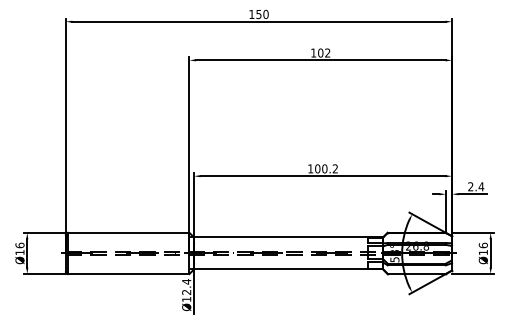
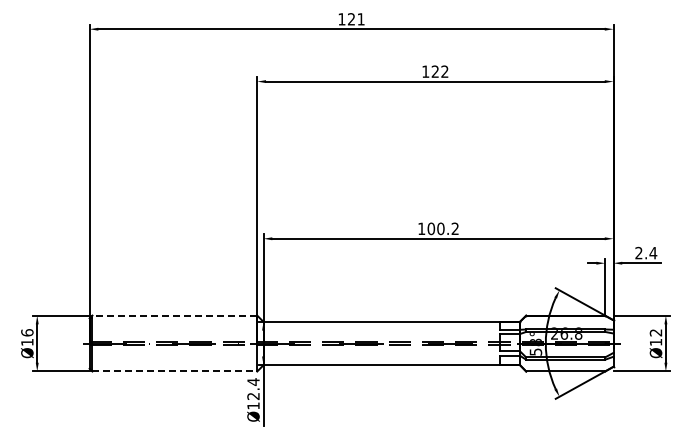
text: (262, 14) -> (356, 19), 150 -> 121
text: (320, 52) -> (435, 71), 102 -> 122
line: (128, 232) -> (174, 315), solid -> dashed
text: (483, 245) -> (655, 332), Ø16 -> Ø12
line: (129, 274) -> (175, 371), solid -> dashed

